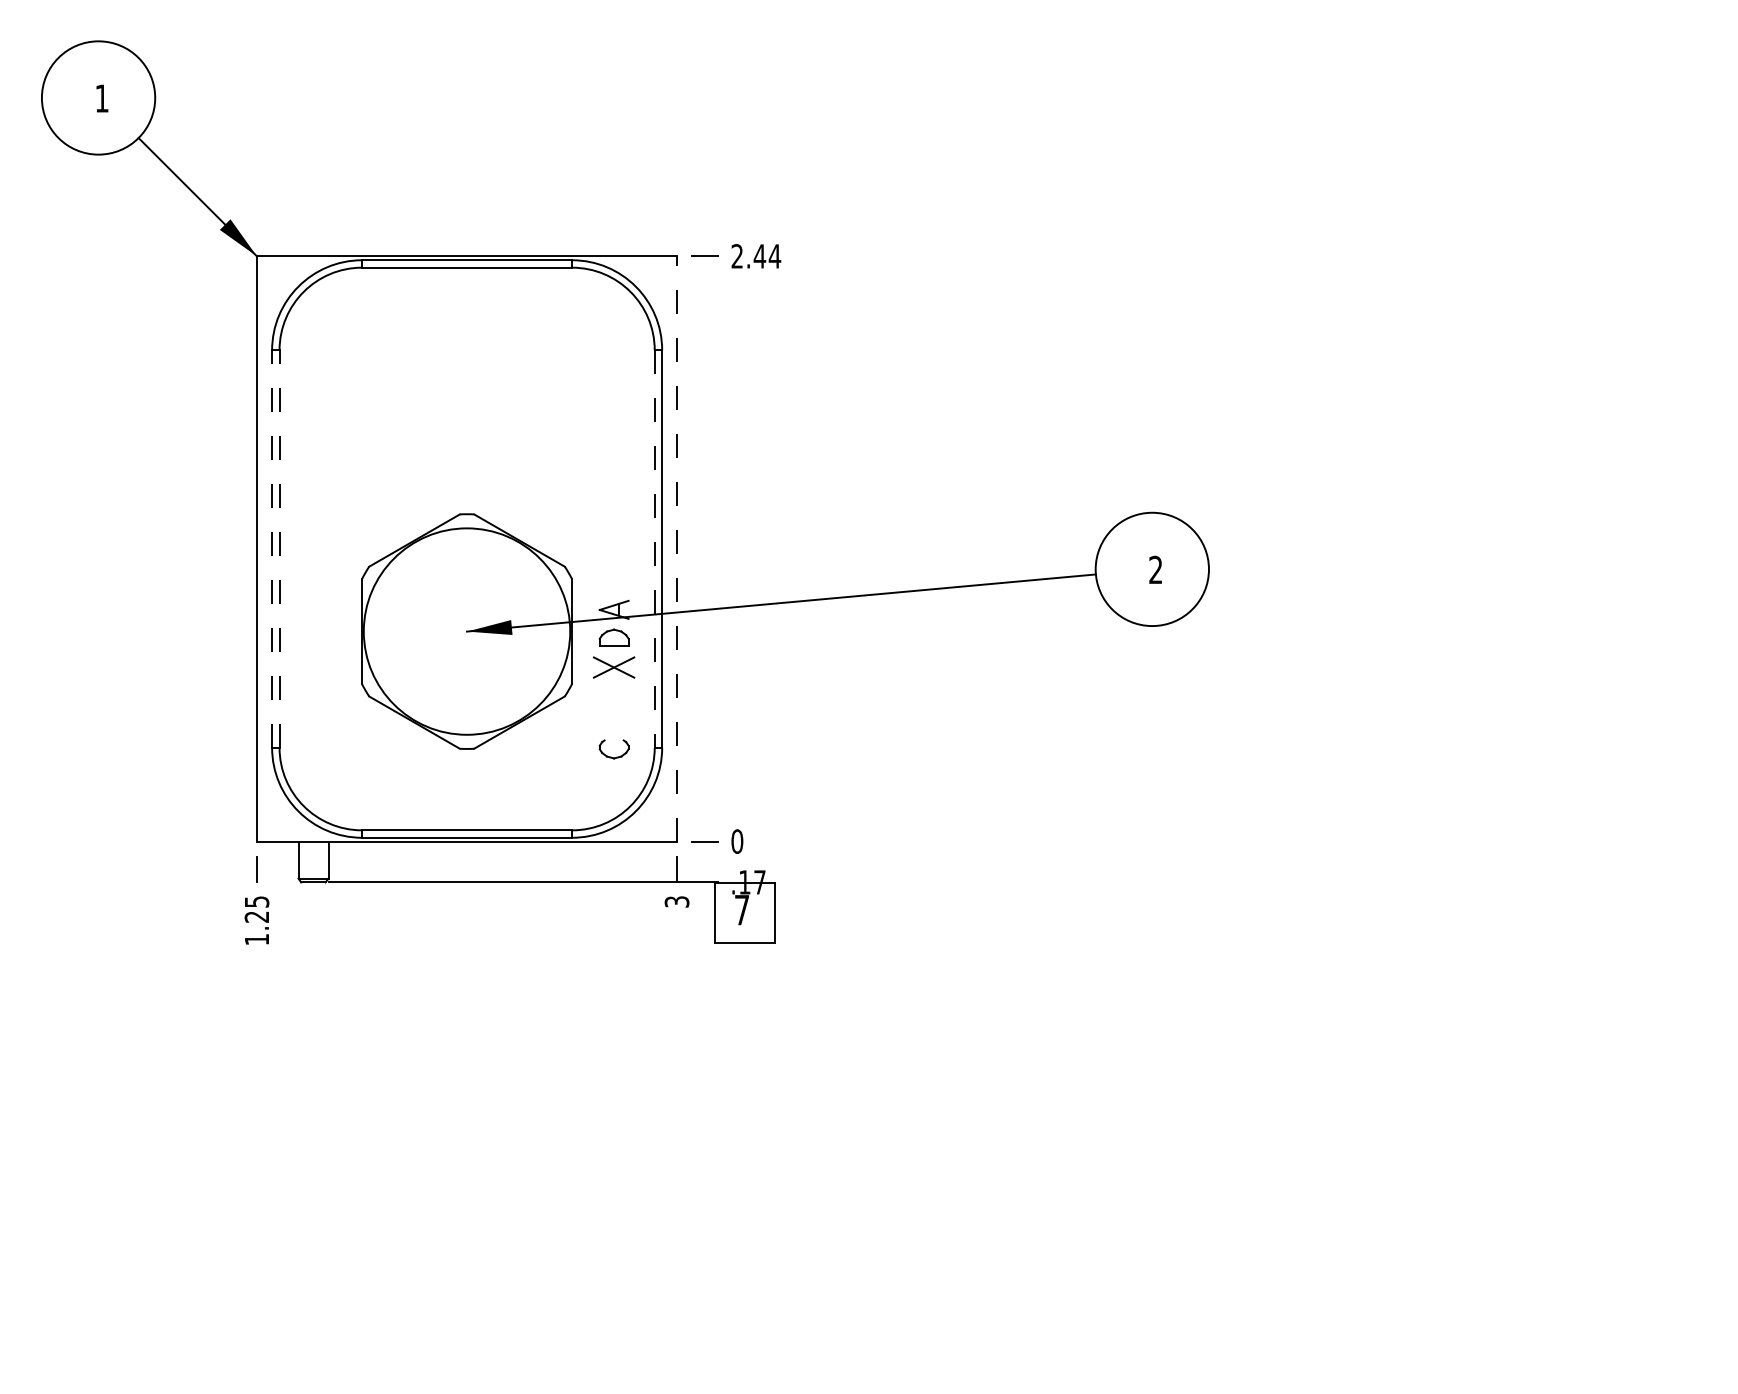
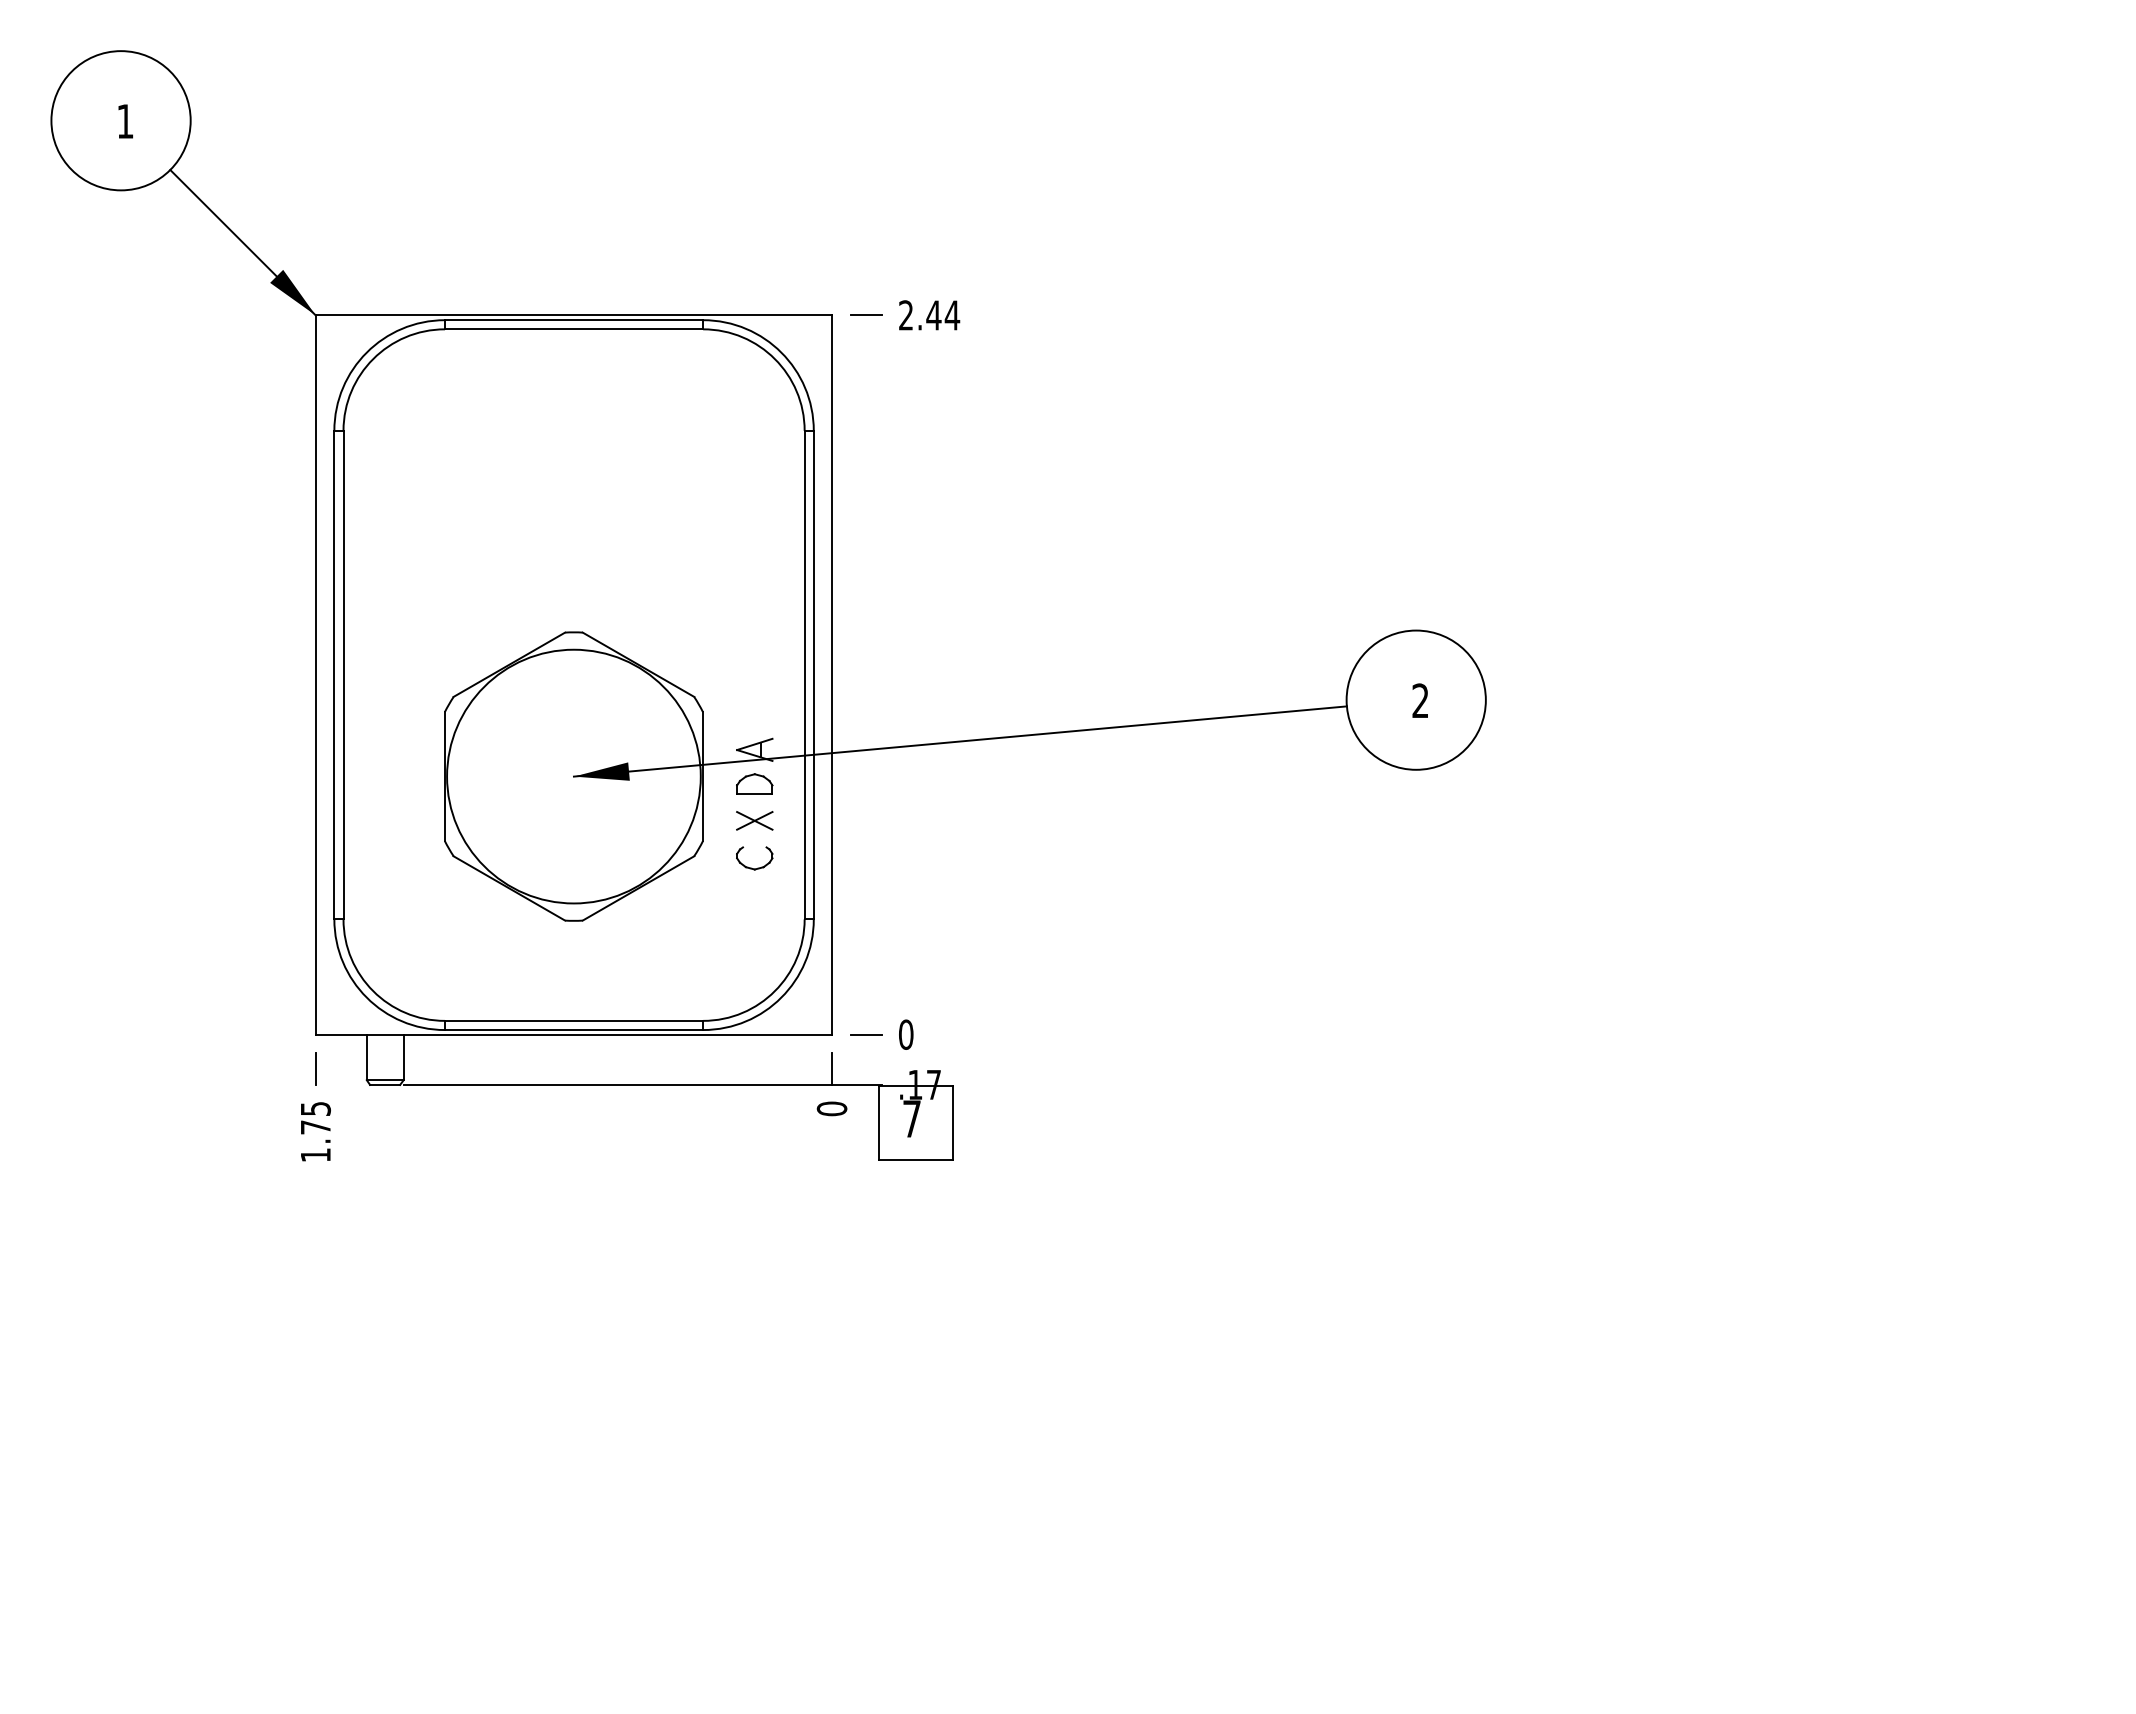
line: (272, 548) -> (334, 674), dashed -> solid
line: (279, 548) -> (343, 674), dashed -> solid
line: (654, 549) -> (804, 675), dashed -> solid
line: (677, 549) -> (832, 675), dashed -> solid
part: (613, 667) -> (754, 820), size x0.71
part: (611, 756) -> (751, 867), moved
text: (676, 901) -> (831, 1108), 3 -> 0
text: (256, 917) -> (315, 1127), 1.25 -> 1.75

